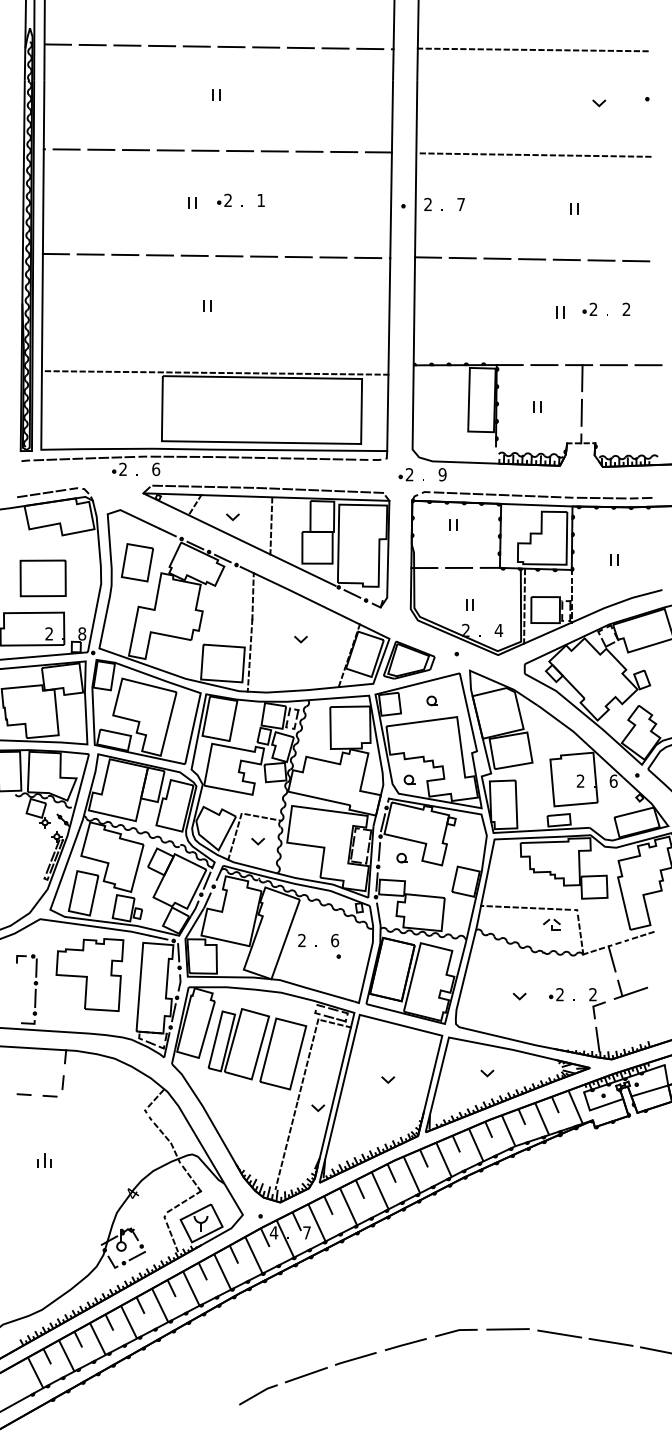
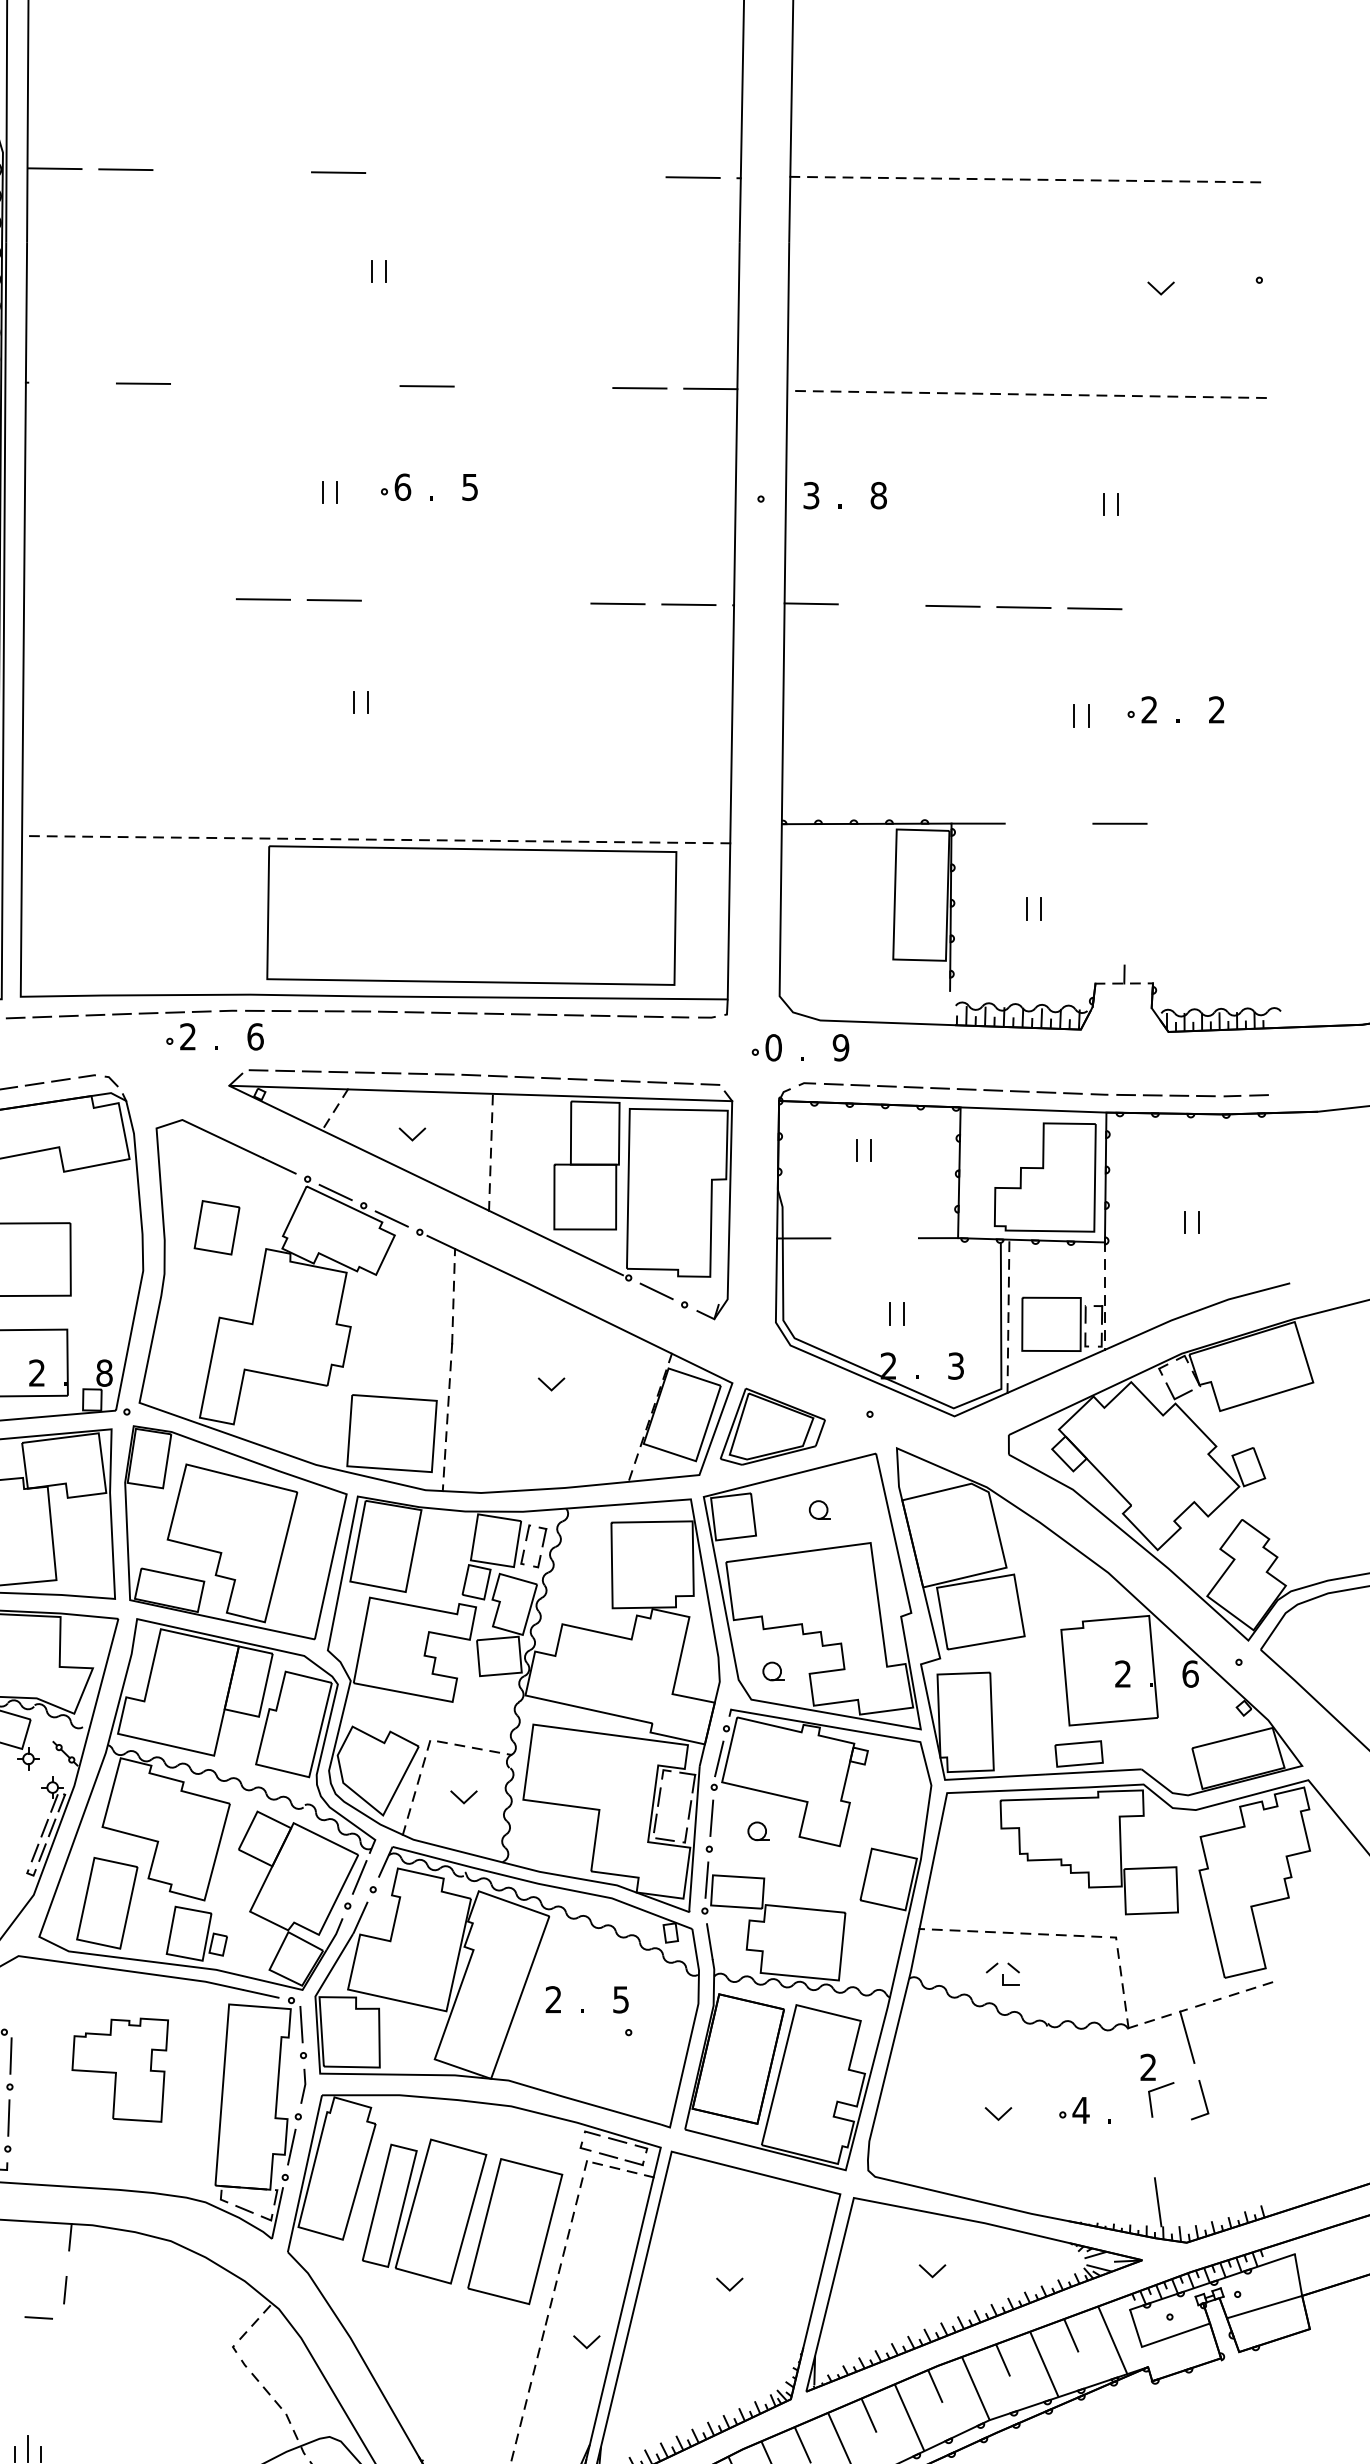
line: (127, 45) -> (196, 170), removed
line: (162, 45) -> (268, 170), removed
line: (231, 46) -> (409, 172), removed
line: (266, 47) -> (481, 174), removed
line: (300, 47) -> (550, 174), removed
line: (335, 48) -> (622, 176), removed
line: (66, 149) -> (72, 383), removed
line: (136, 150) -> (215, 385), removed
line: (170, 150) -> (284, 385), removed
line: (205, 150) -> (356, 385), removed
line: (274, 151) -> (497, 387), removed
line: (309, 151) -> (568, 387), removed
text: (228, 200) -> (403, 487), 2 -> 6
text: (260, 200) -> (468, 487), 1 -> 5
text: (427, 204) -> (810, 495), 2 -> 3
text: (461, 204) -> (879, 495), 7 -> 8
line: (55, 253) -> (49, 595), removed
line: (90, 254) -> (121, 597), removed
line: (125, 254) -> (192, 597), removed
line: (229, 256) -> (405, 601), removed
line: (264, 256) -> (476, 601), removed
line: (298, 256) -> (546, 601), removed
line: (462, 257) -> (881, 603), removed
line: (601, 260) -> (1165, 609), removed
line: (636, 260) -> (1237, 609), removed
line: (544, 365) -> (1049, 824), removed
line: (613, 365) -> (1190, 824), removed
line: (648, 365) -> (1261, 824), removed
line: (582, 378) -> (1126, 851), removed
line: (581, 412) -> (1124, 920), removed
text: (409, 474) -> (773, 1047), 2 -> 0
part: (136, 562) -> (215, 1227), size x0.7
line: (459, 567) -> (875, 1237), removed
text: (498, 630) -> (955, 1366), 4 -> 3
part: (551, 924) -> (1002, 1973), moved
text: (335, 940) -> (622, 1999), 6 -> 5
part: (89, 974) -> (119, 2069), size x0.7
line: (634, 991) -> (1233, 2103), removed
text: (559, 994) -> (1079, 2109), 2 -> 4
part: (597, 1003) -> (1157, 2085), moved

